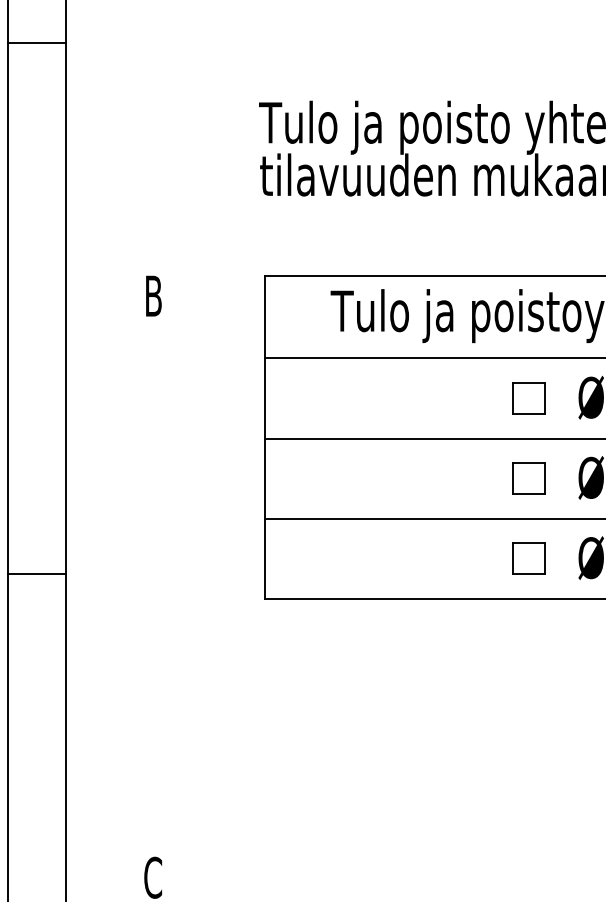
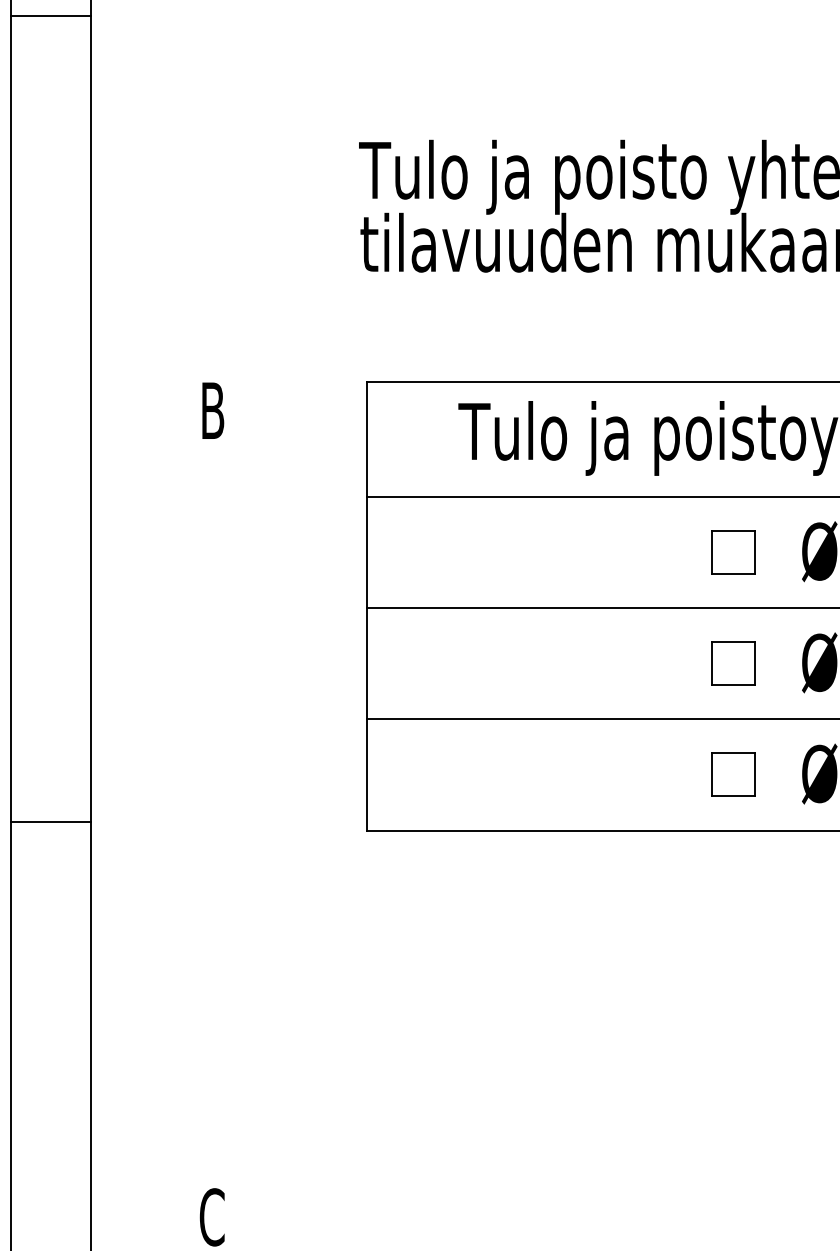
line: (36, 43) -> (50, 16), moved
line: (36, 573) -> (50, 821), moved

